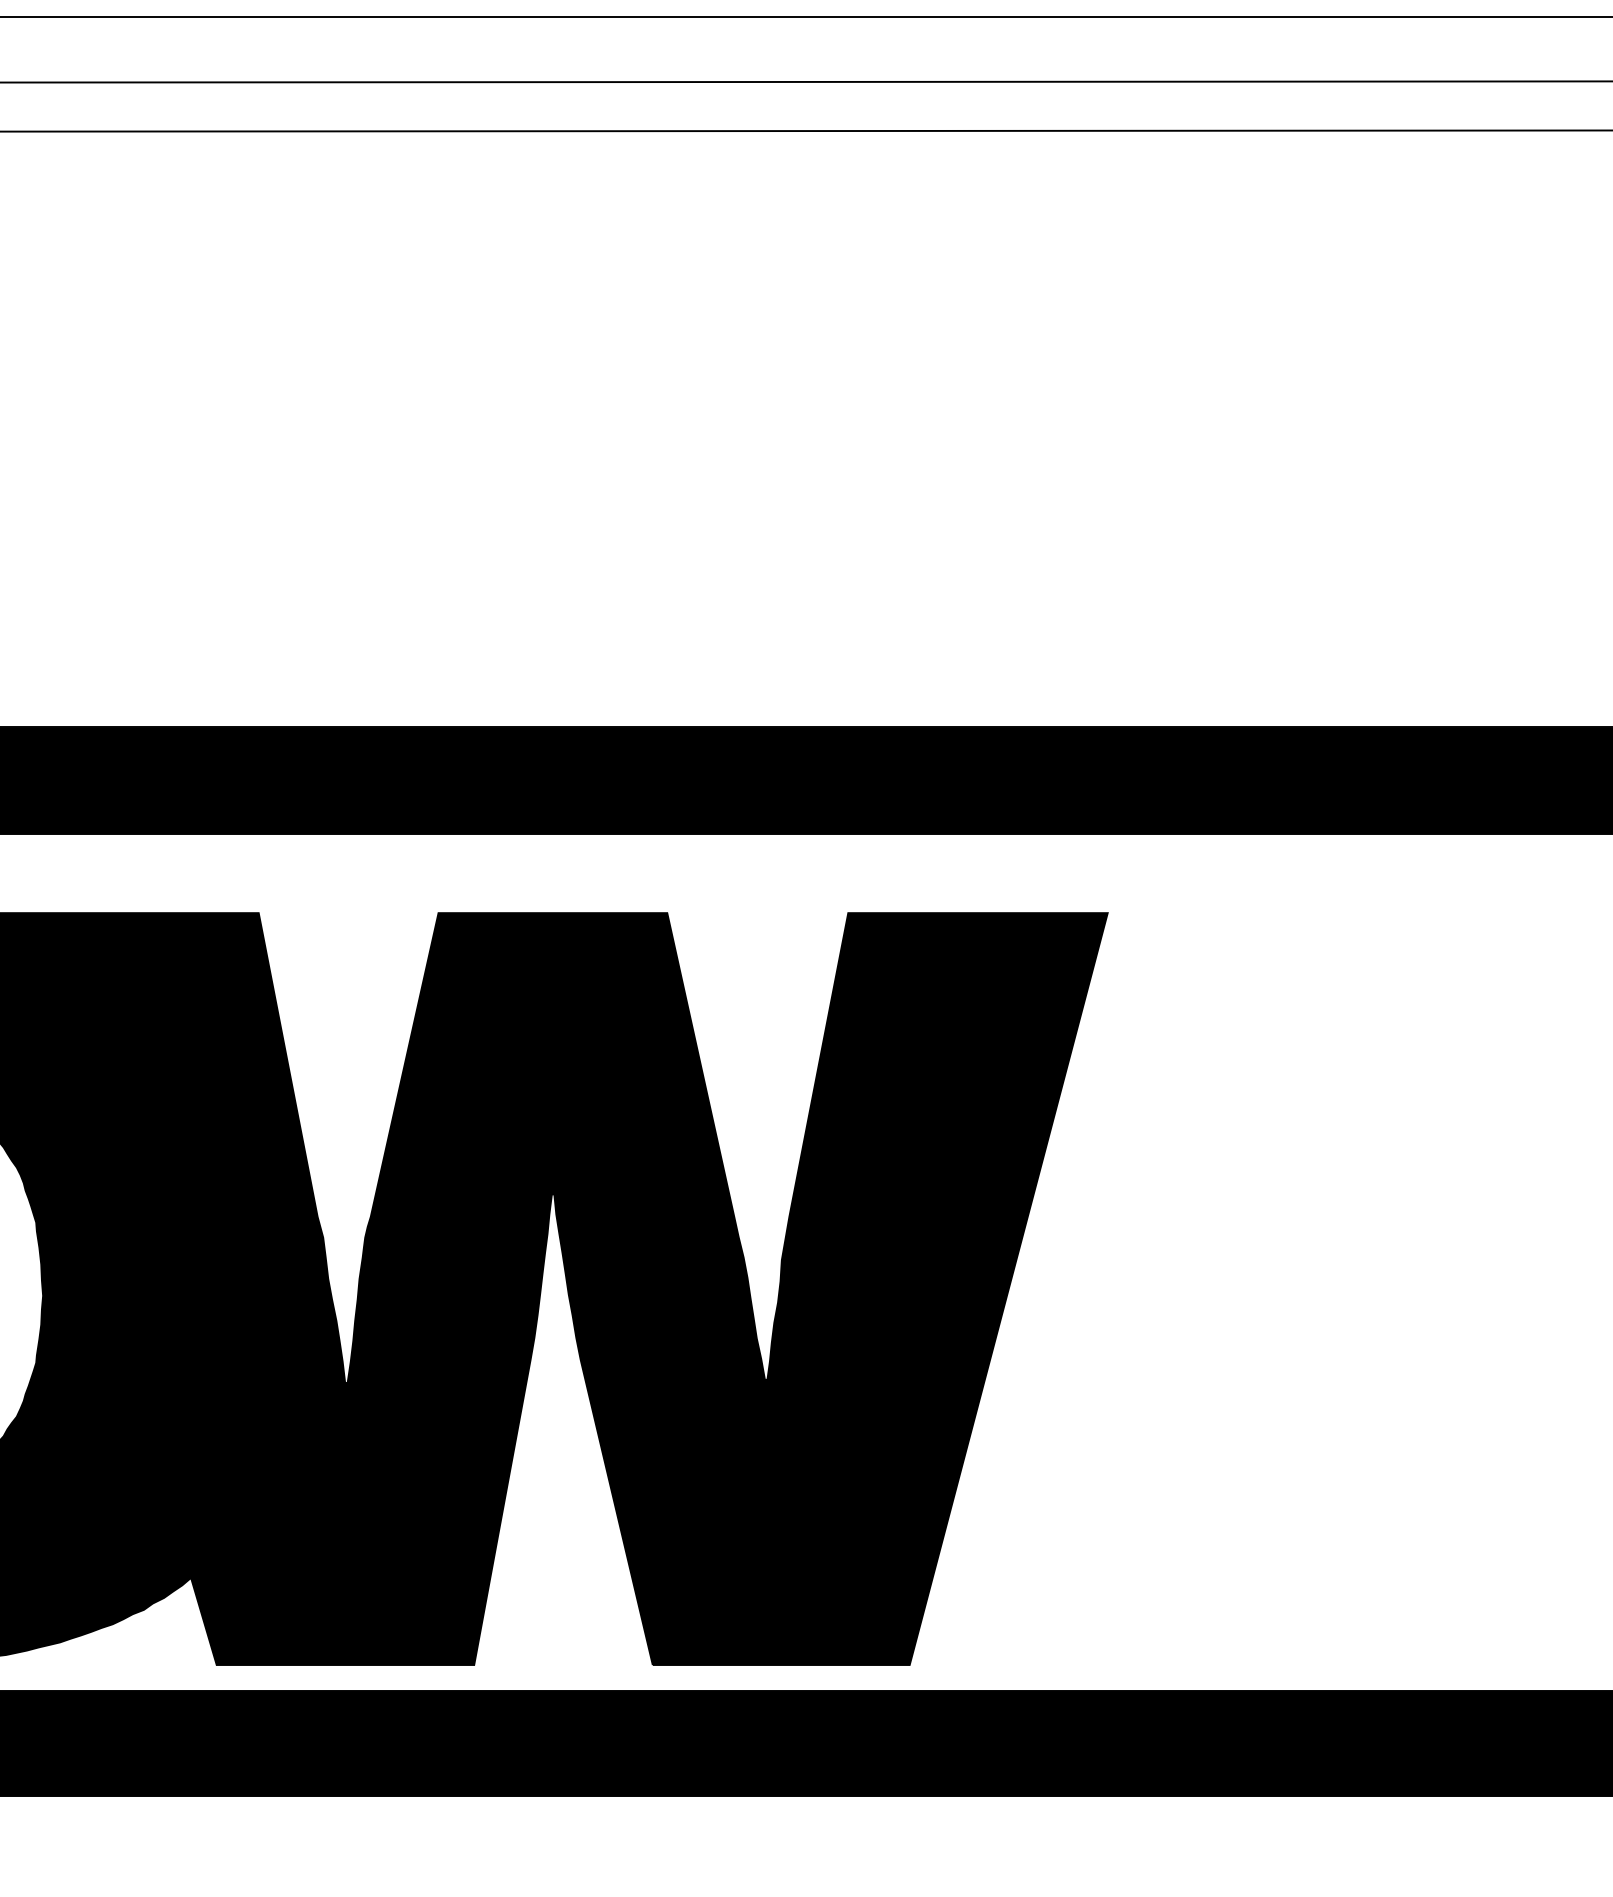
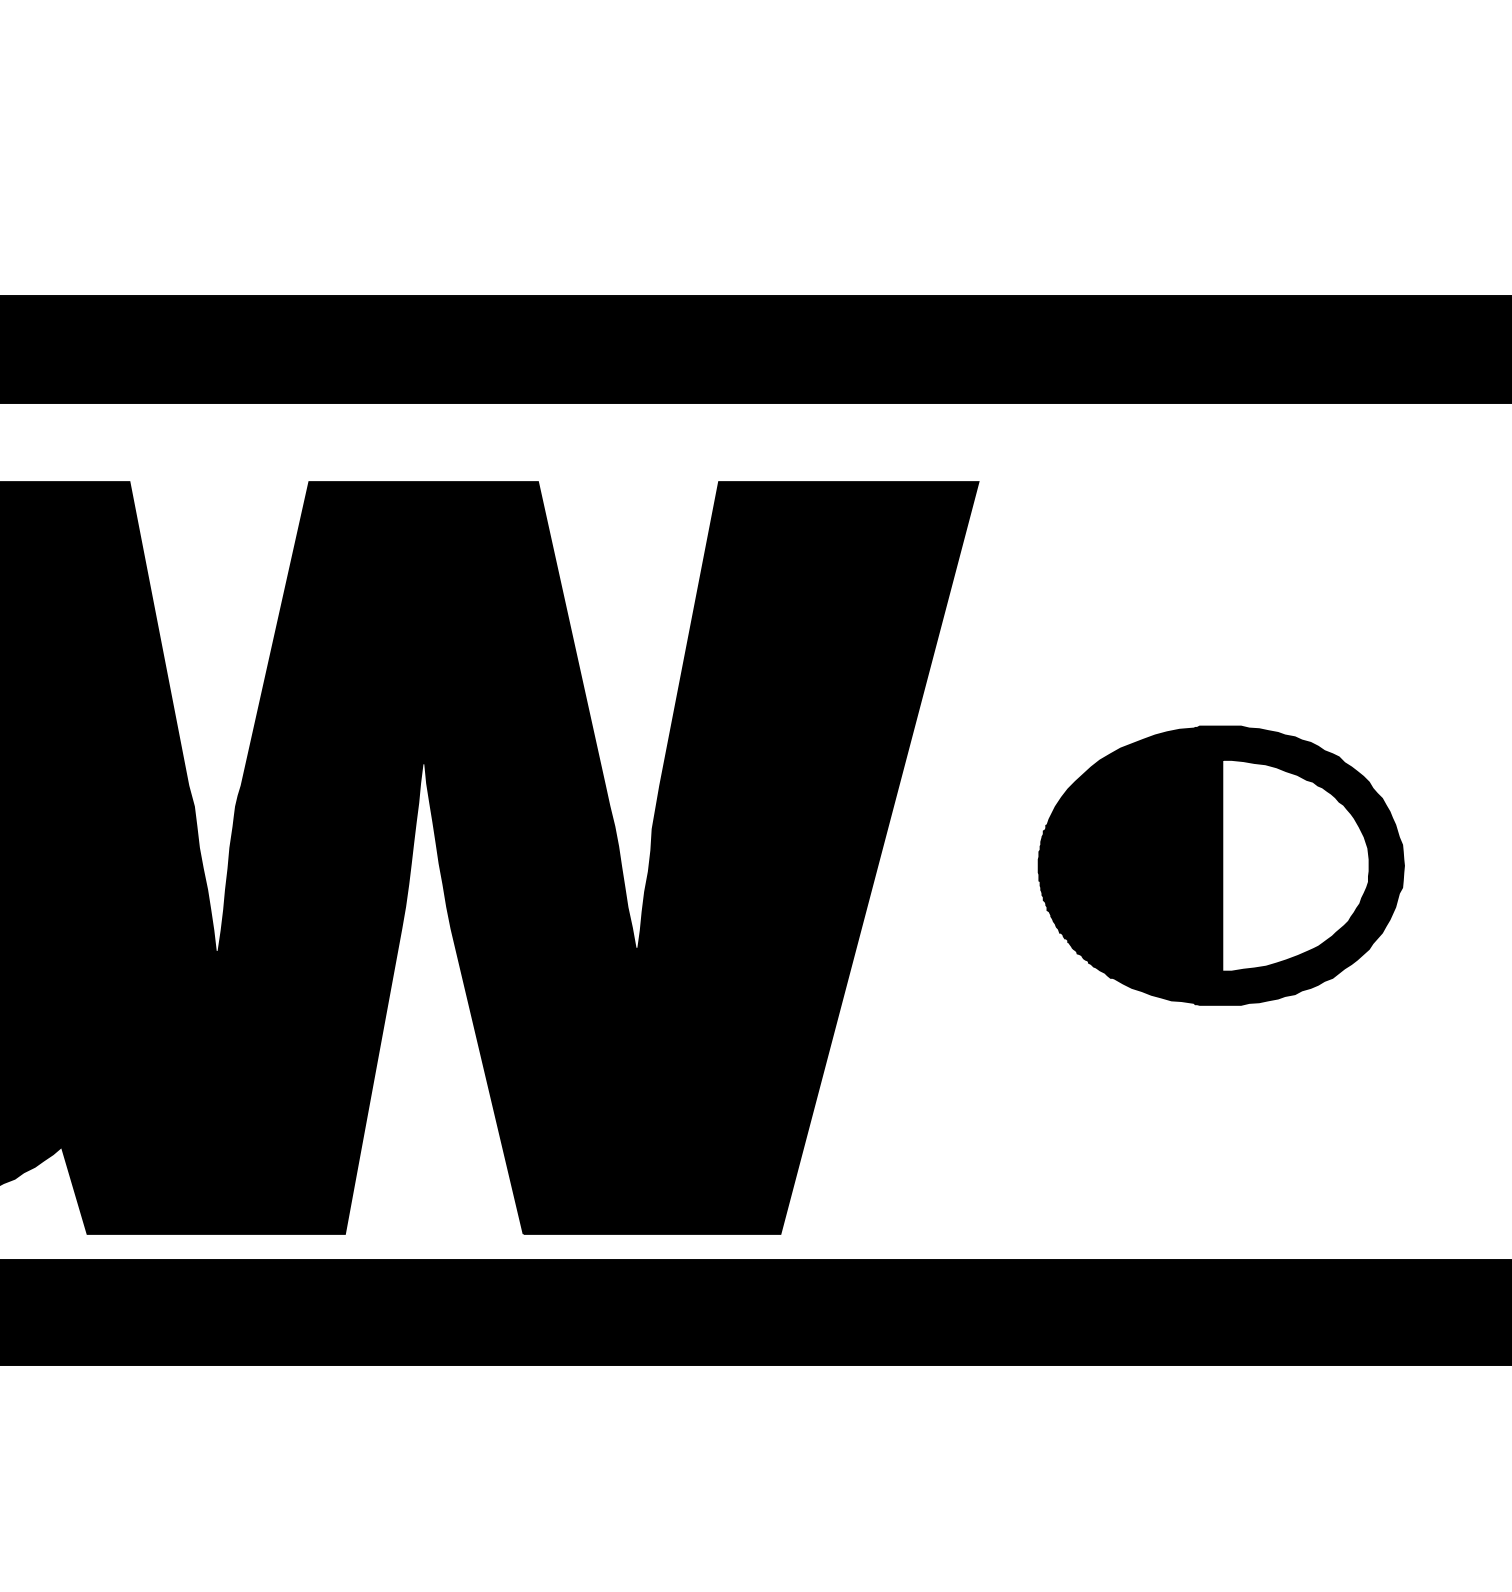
part: (1350, 1296) -> (1221, 865), added

